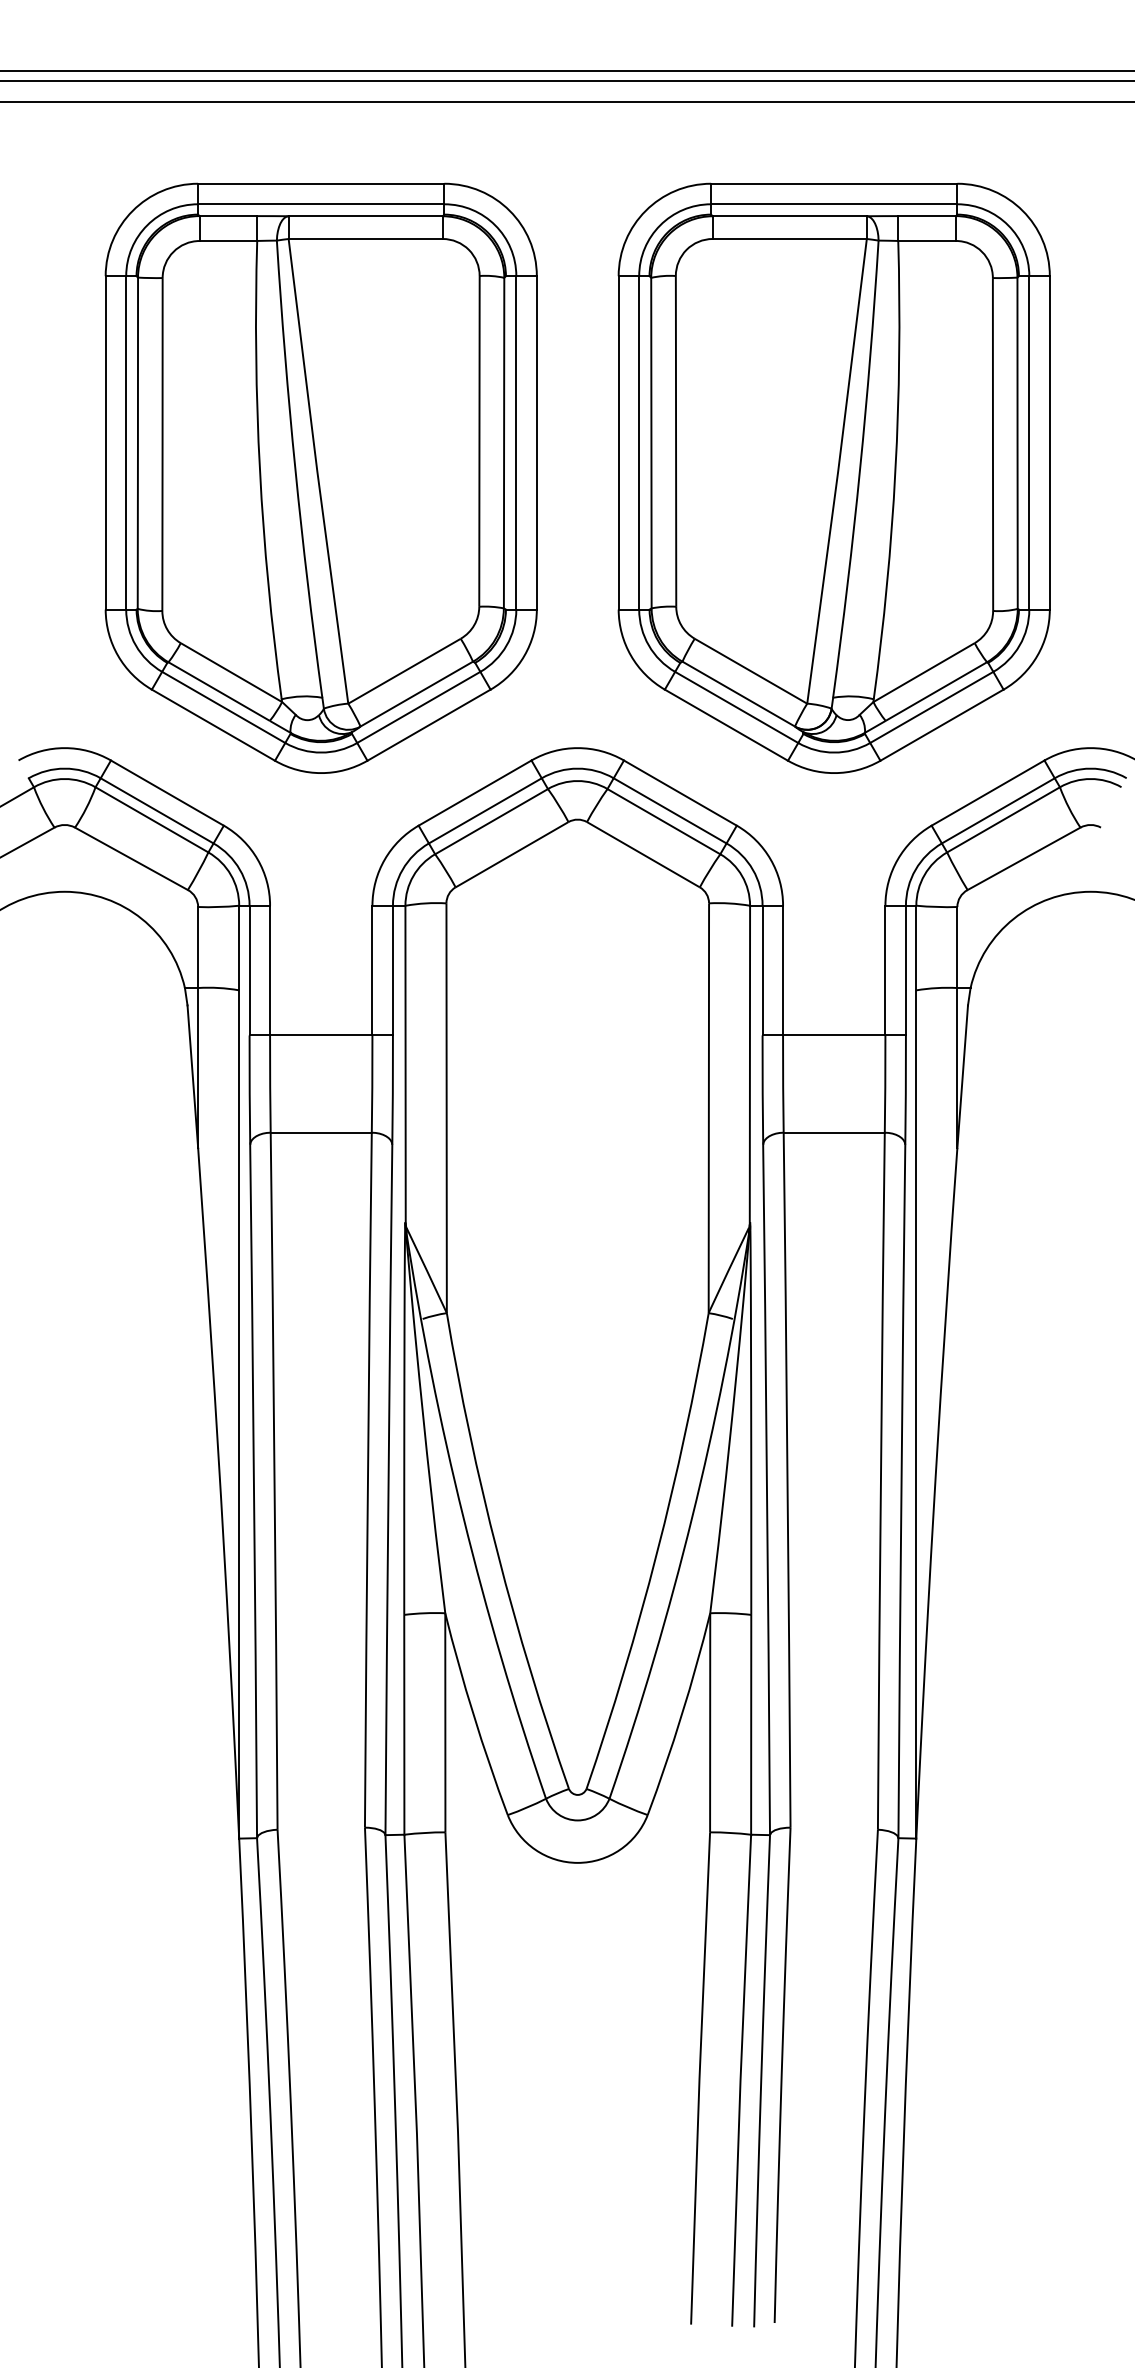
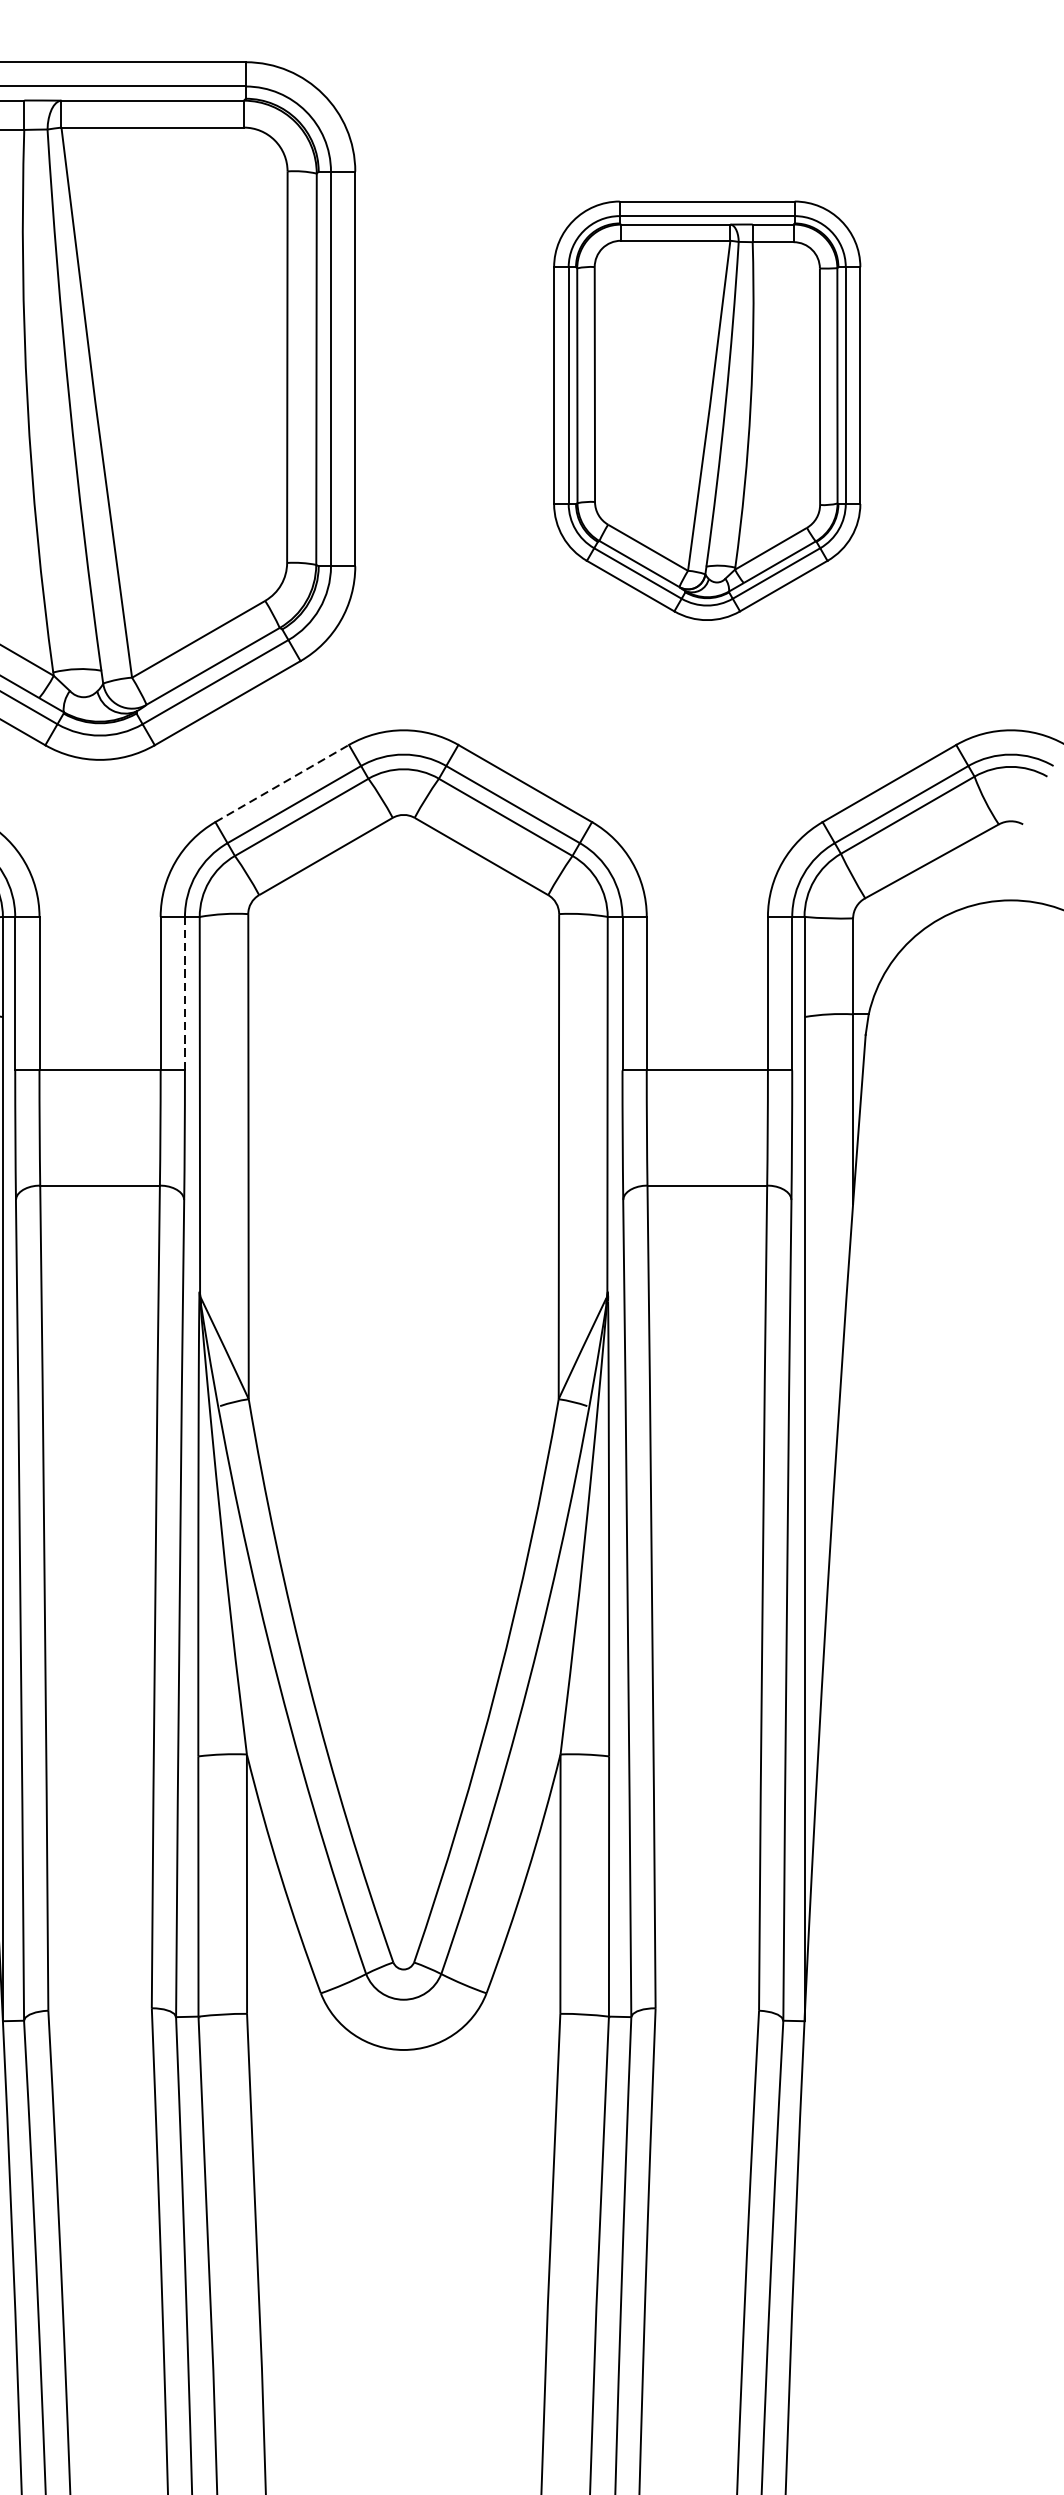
part: (833, 477) -> (706, 409), size x0.6
line: (475, 792) -> (282, 782), solid -> dashed
line: (392, 970) -> (184, 993), solid -> dashed

